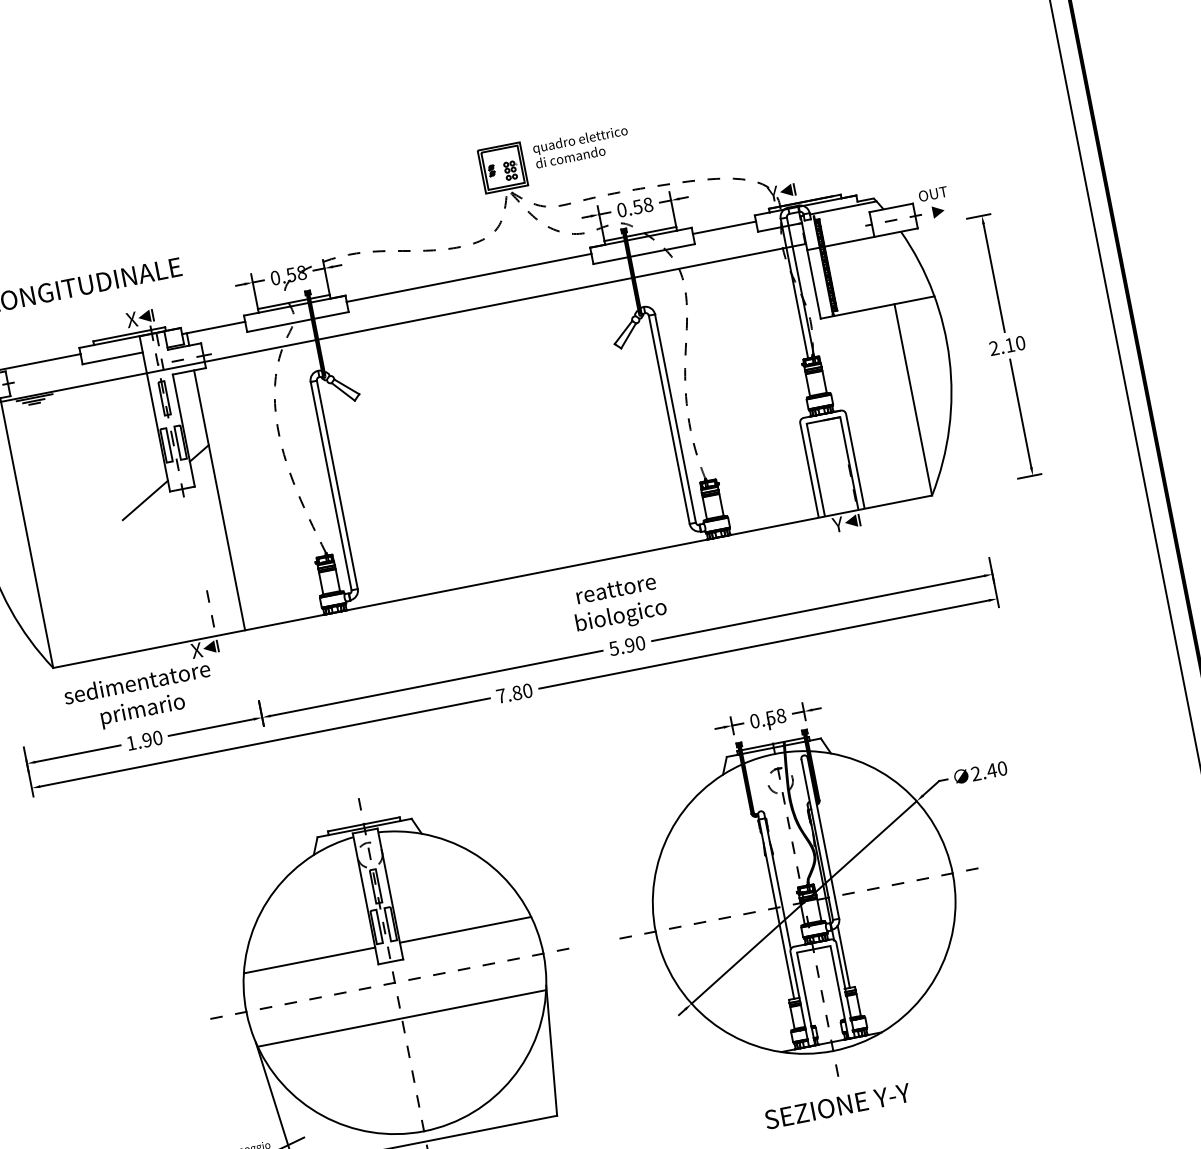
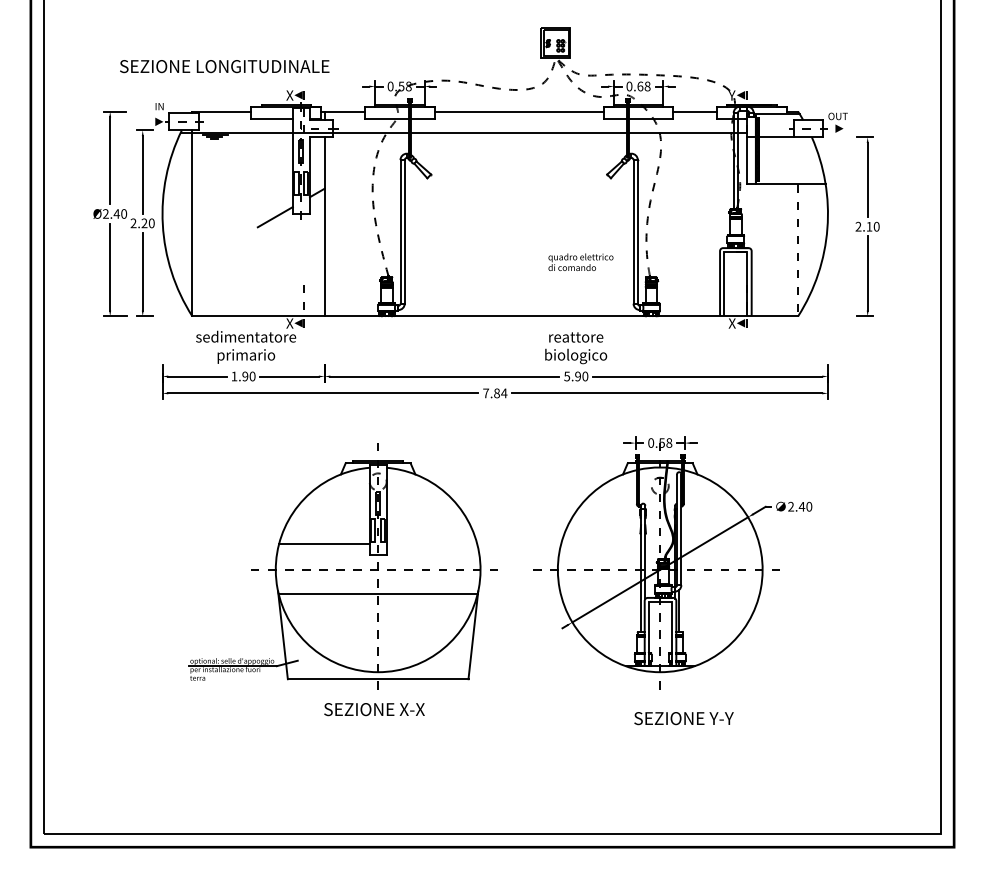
text: (580, 145) -> (580, 261), moved
text: (637, 206) -> (640, 86), 0.58 -> 0.68
line: (913, 399) -> (798, 250), solid -> dashed
text: (837, 524) -> (731, 323), Y -> X
text: (528, 690) -> (504, 393), 7.80 -> 7.84
line: (464, 929) -> (431, 543), removed
text: (837, 1106) -> (683, 718), moved

